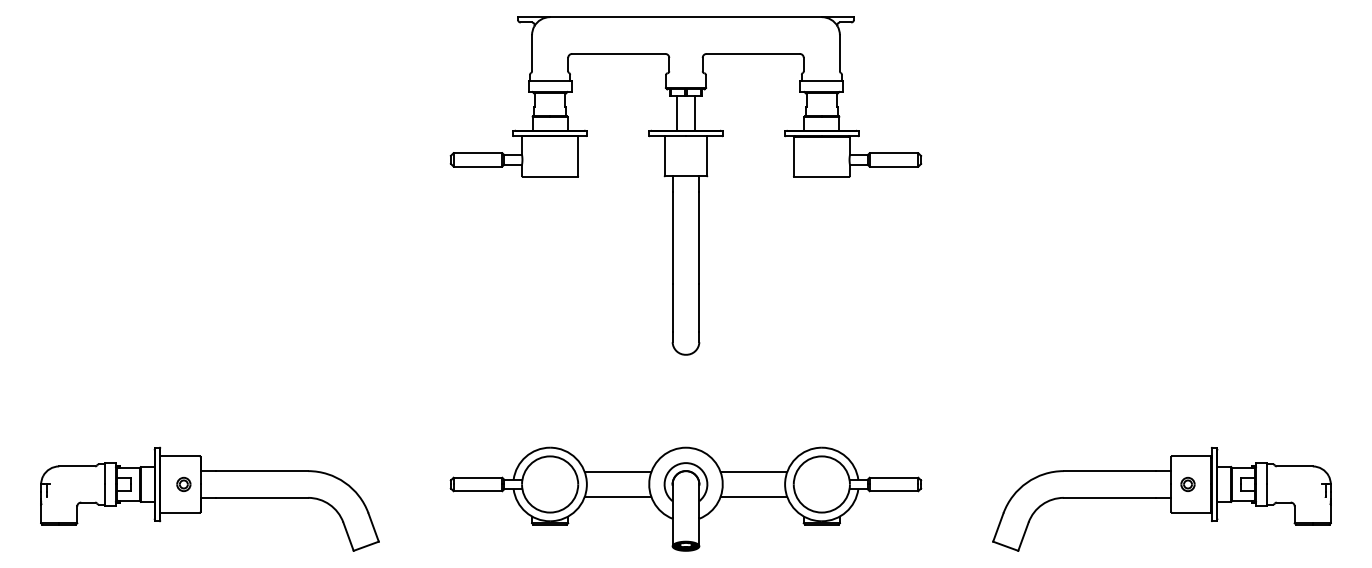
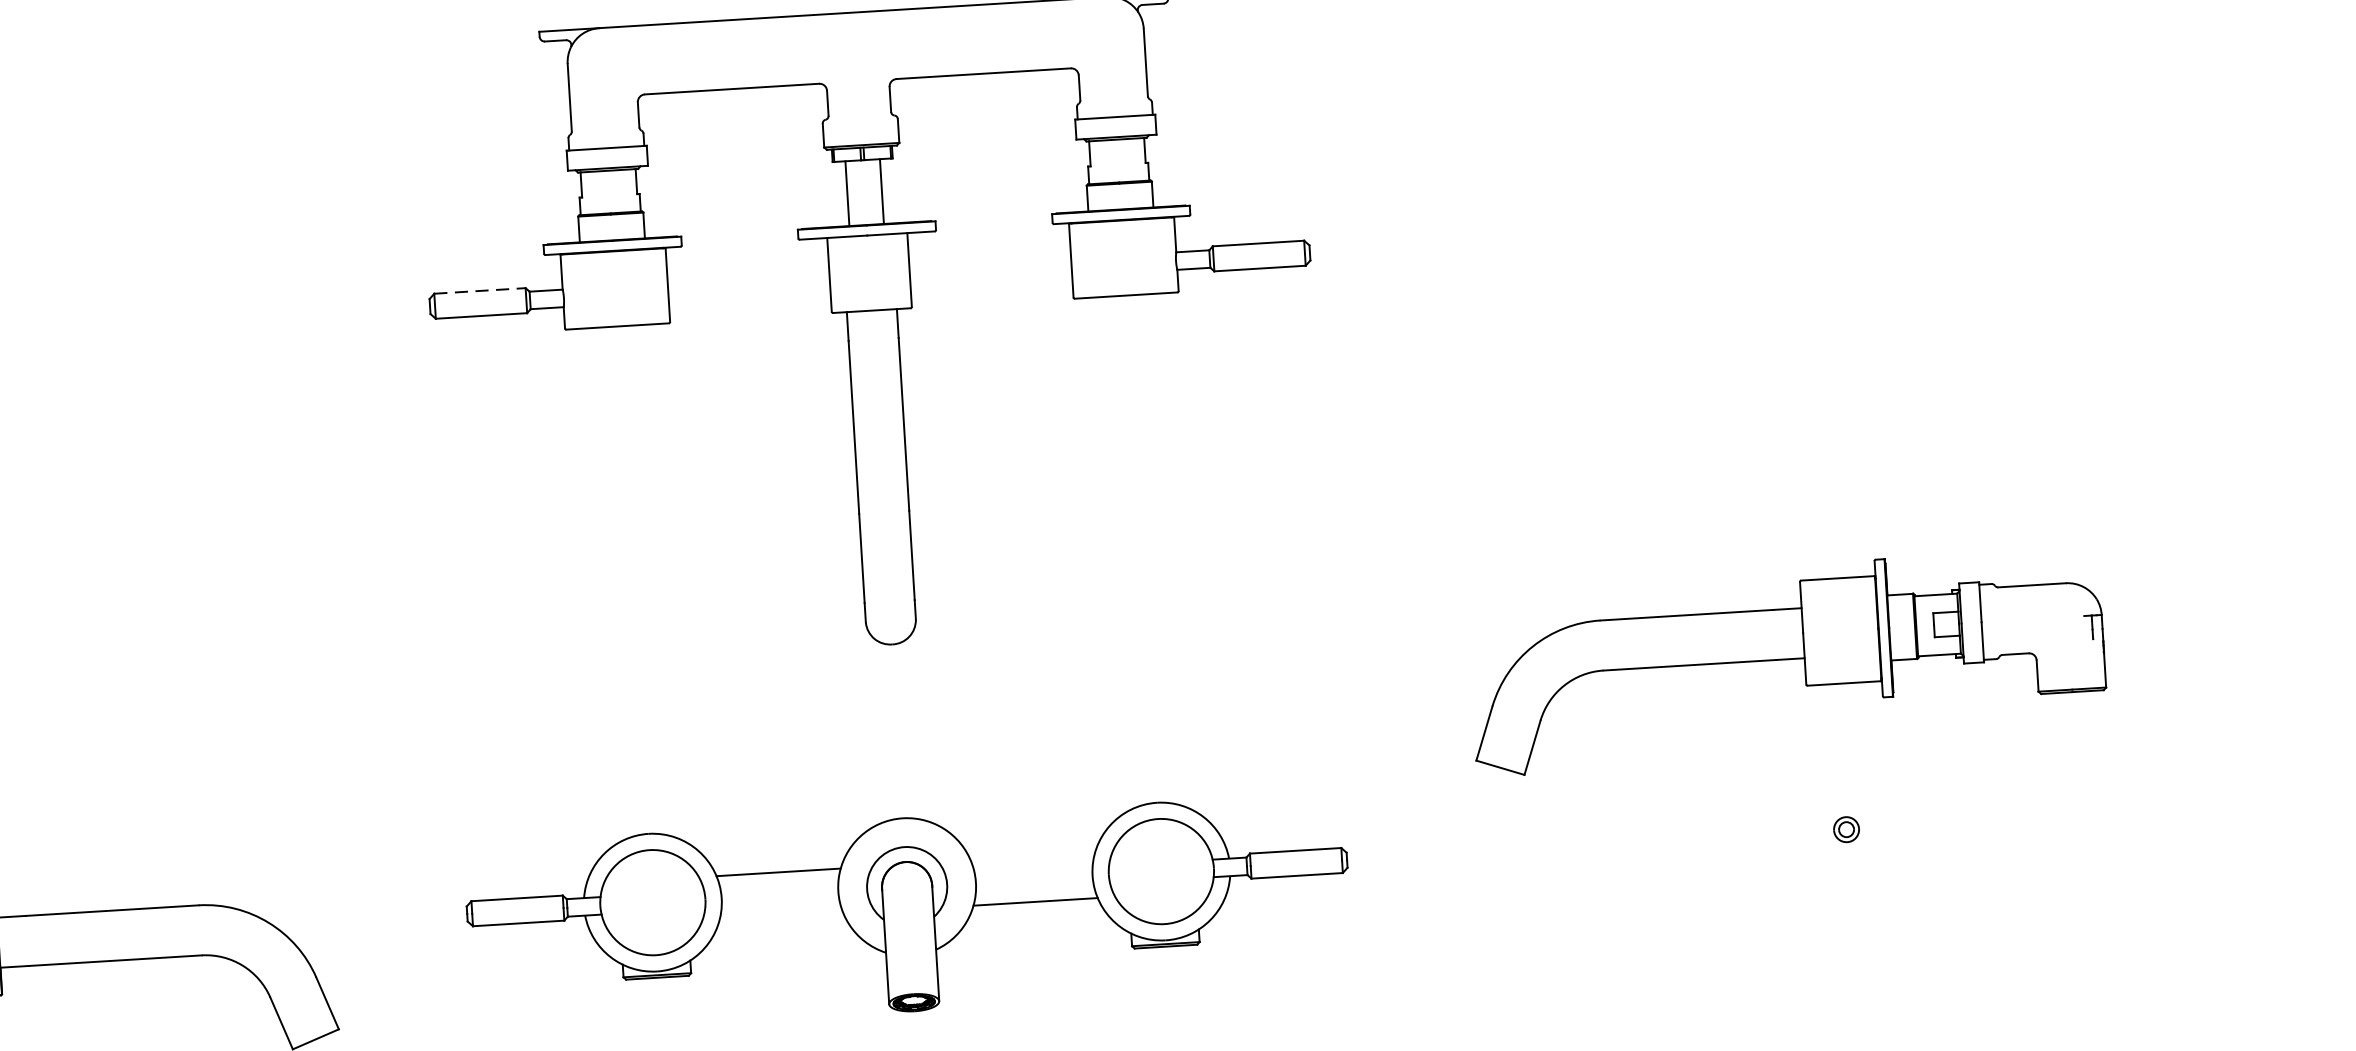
line: (478, 153) -> (480, 291), solid -> dashed
line: (753, 472) -> (1032, 856), removed
line: (617, 496) -> (780, 917), removed
part: (1161, 499) -> (1786, 662), moved

